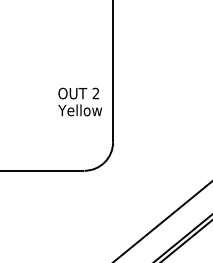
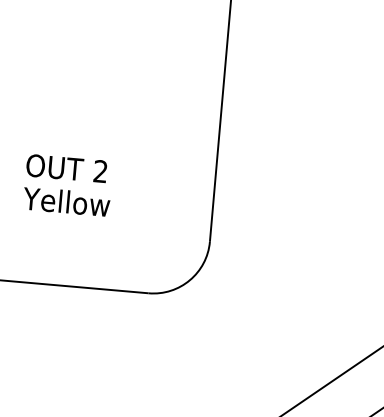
text: (79, 101) -> (66, 184), moved

